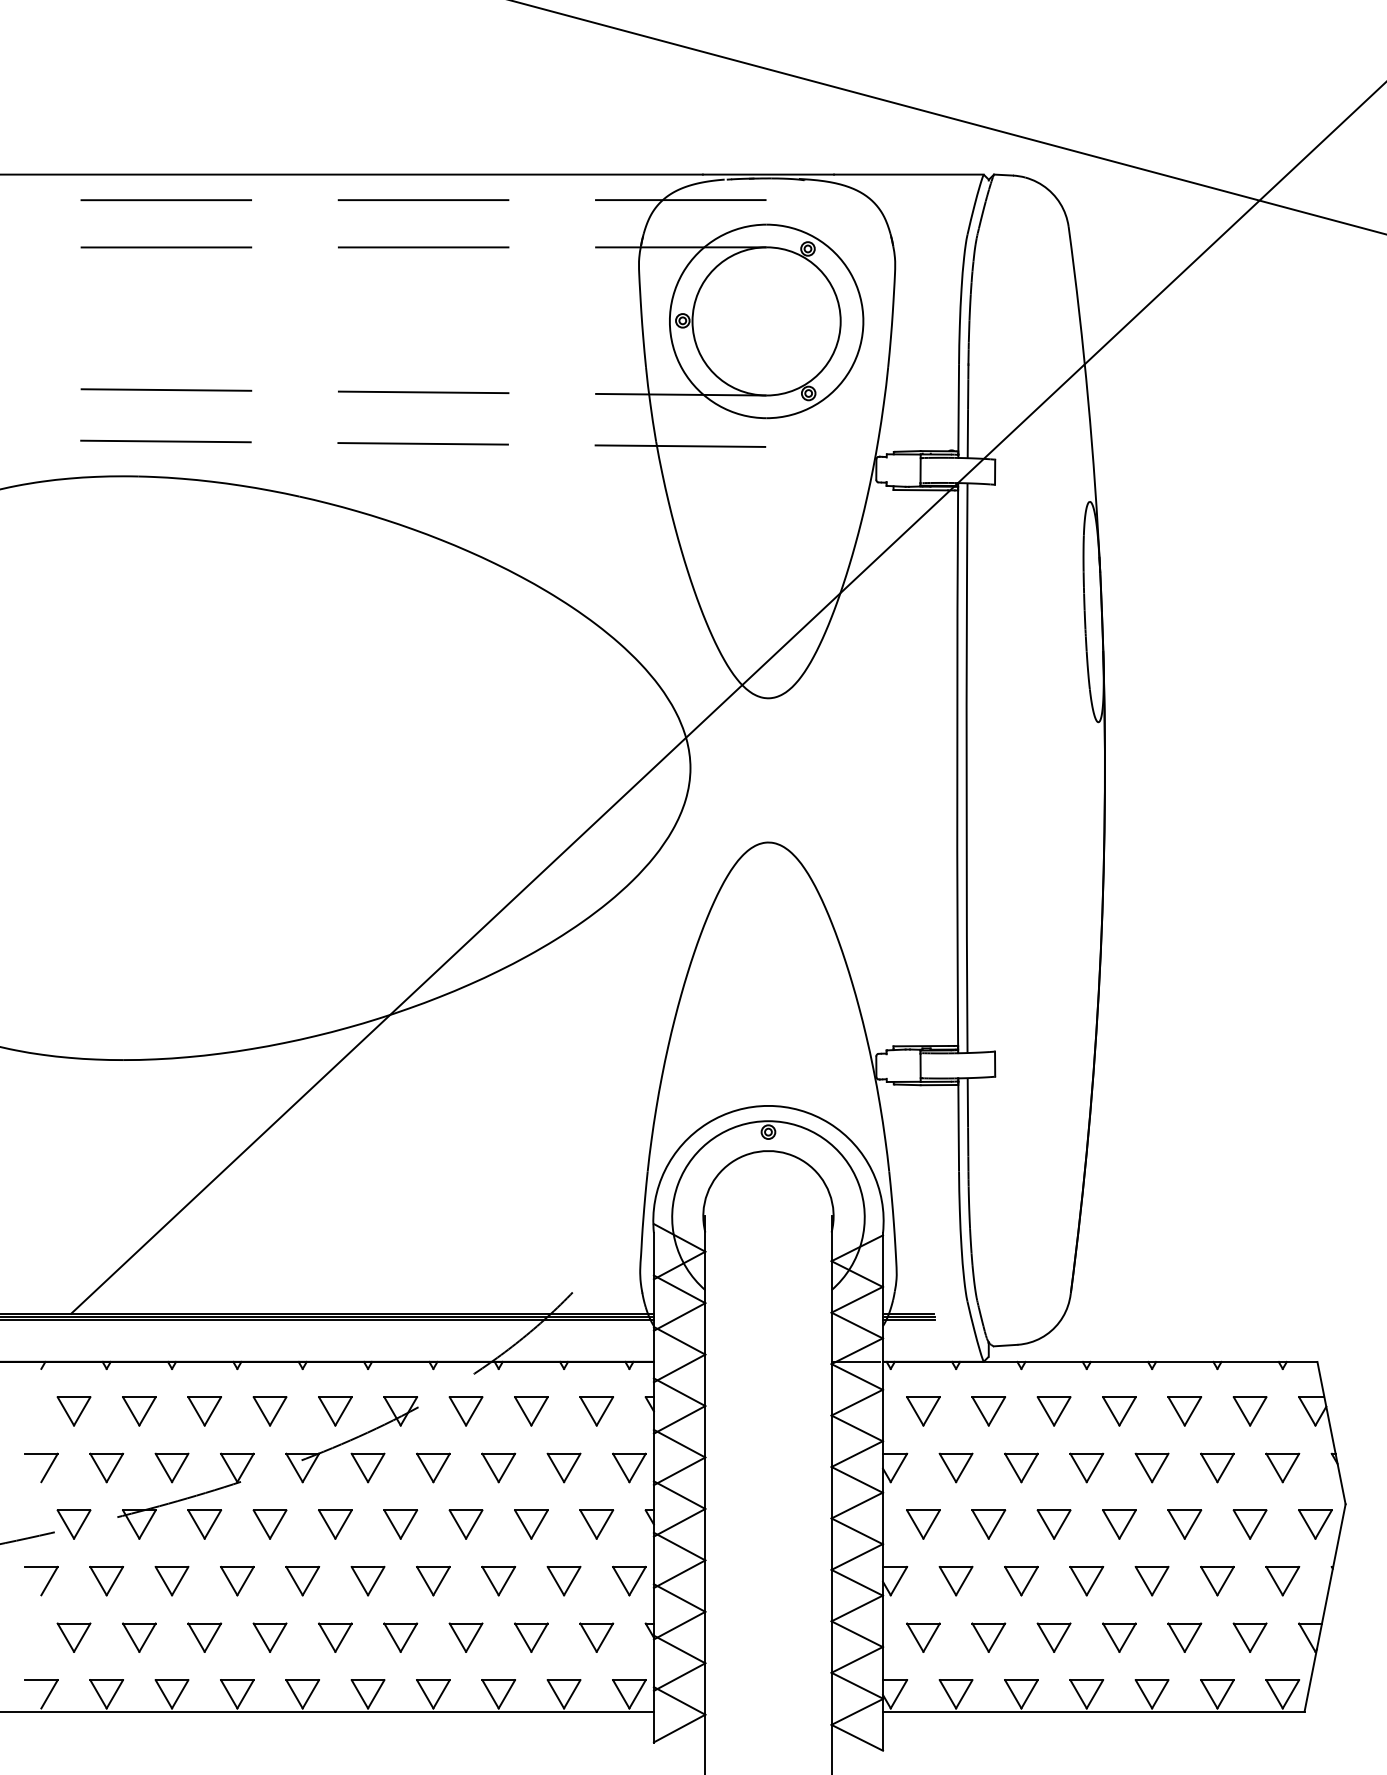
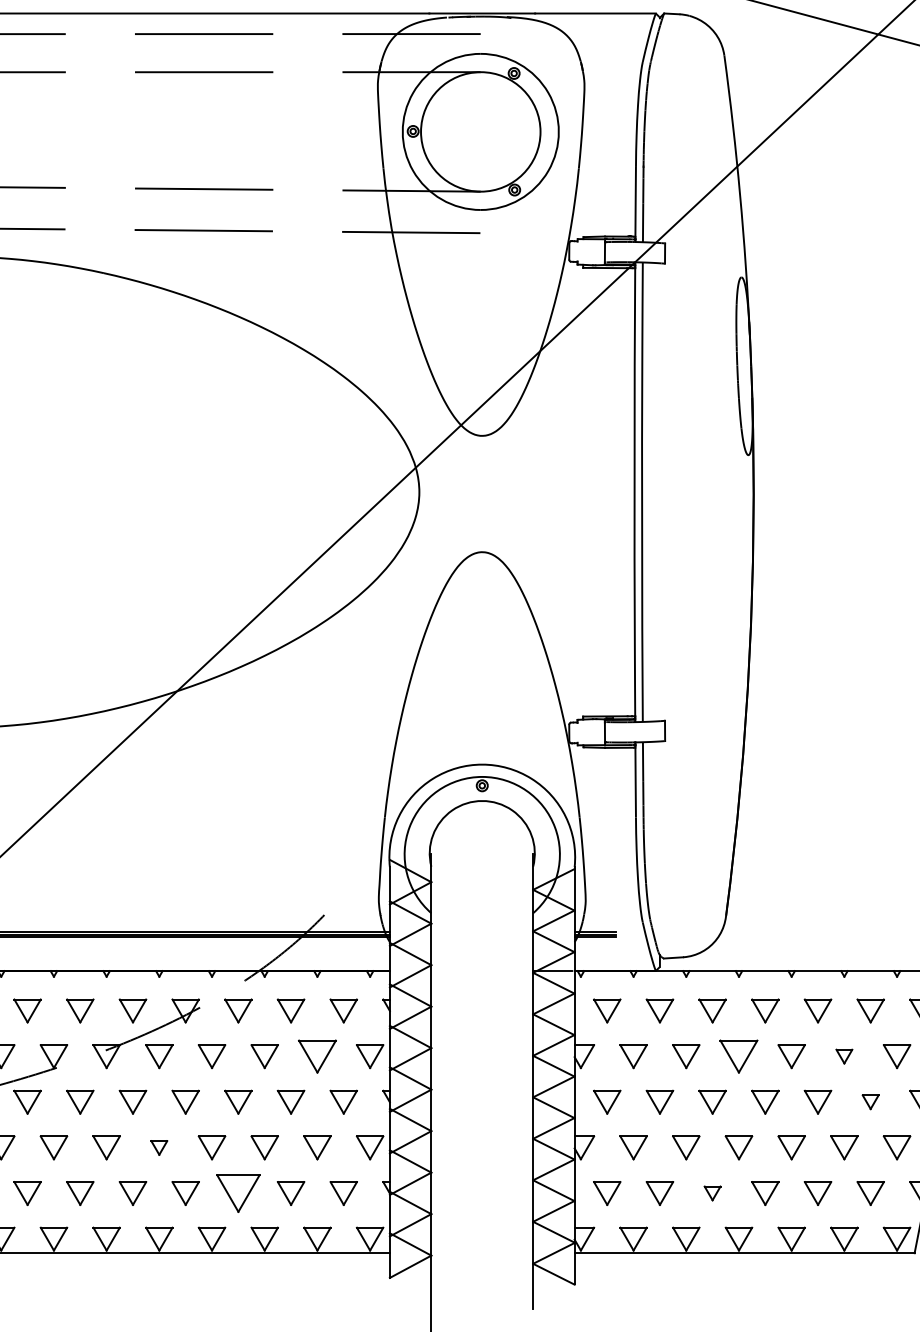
part: (563, 1467) -> (316, 1056), size x1.4
part: (1086, 1467) -> (738, 1056), size x1.4
part: (1217, 1467) -> (844, 1056), size x0.6
part: (1249, 1524) -> (870, 1102), size x0.6
part: (367, 1581) -> (158, 1148), size x0.6
part: (465, 1637) -> (237, 1193), size x1.6
part: (1053, 1637) -> (712, 1193), size x0.6

